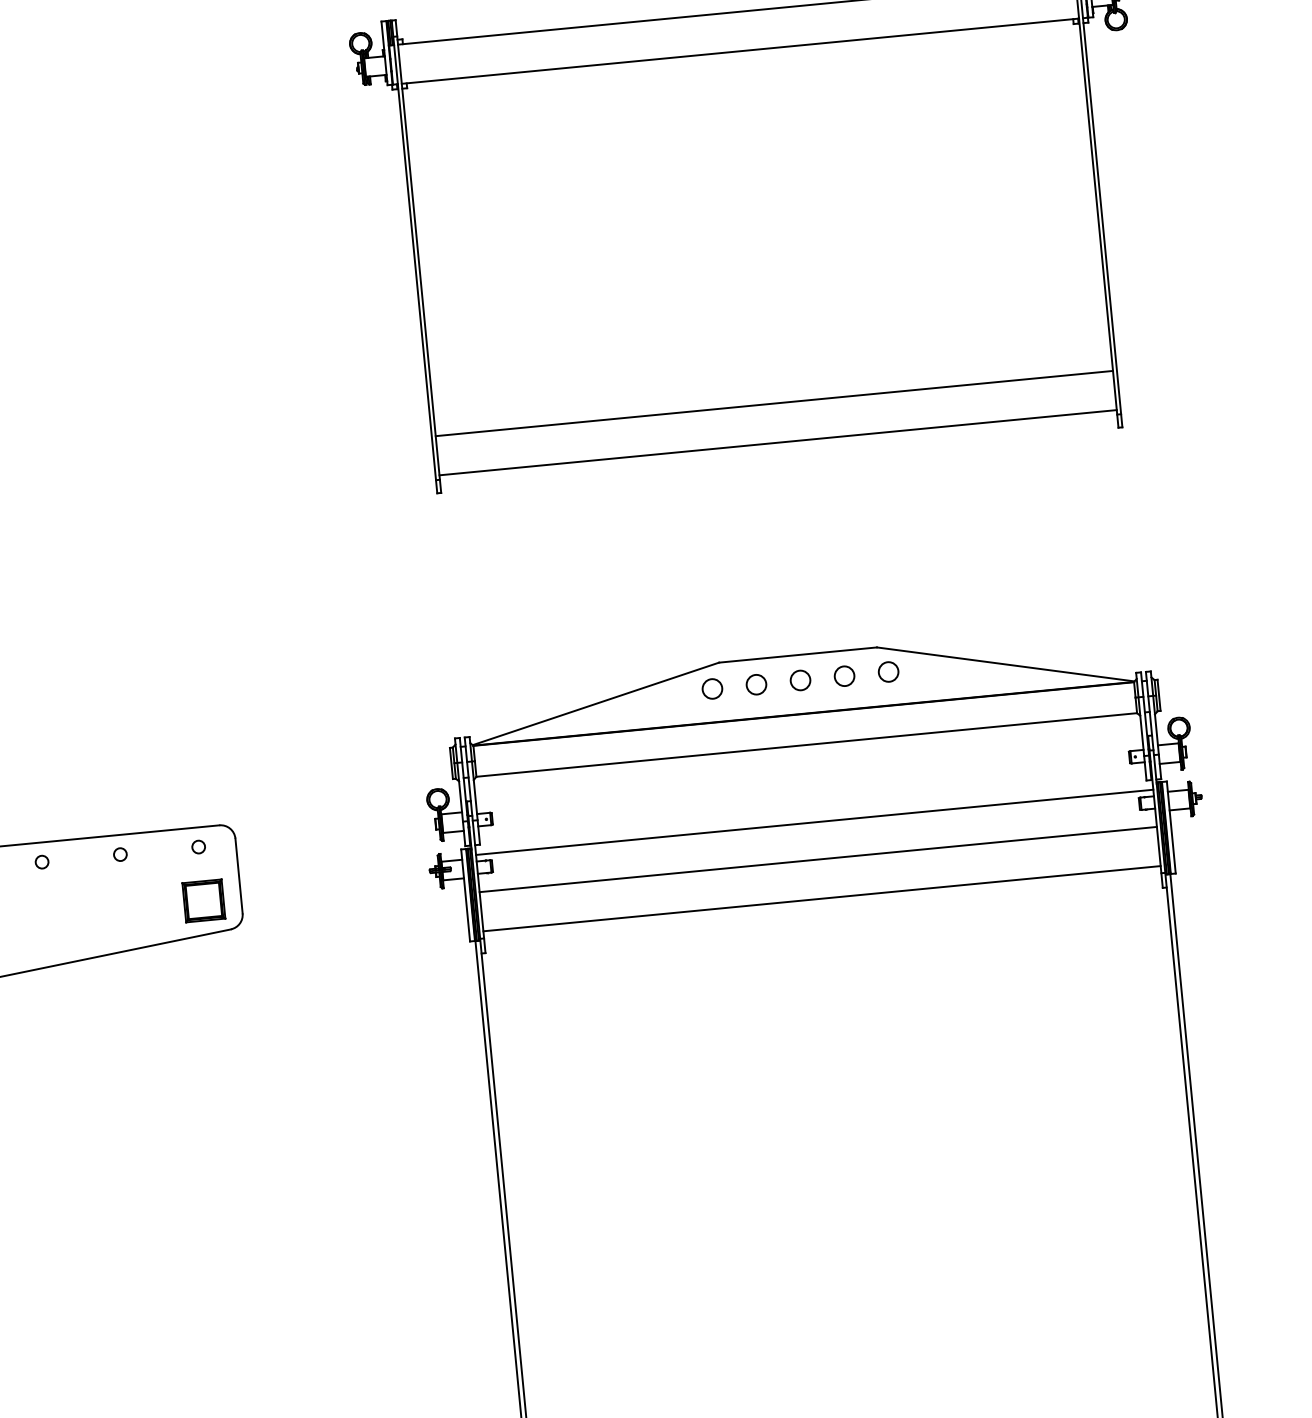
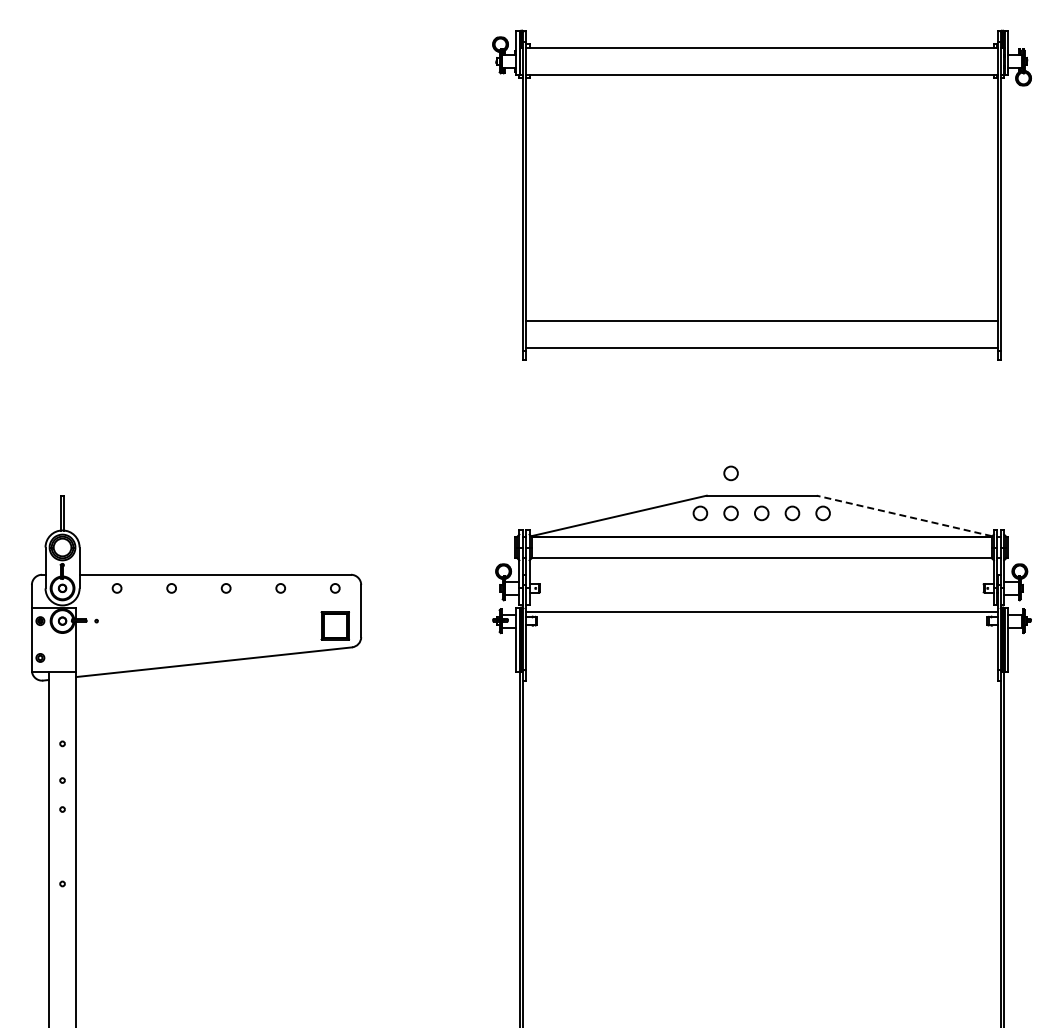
circle: (750, 627) -> (730, 473), added
line: (1005, 663) -> (904, 515), solid -> dashed
line: (818, 859) -> (762, 638), removed
line: (822, 898) -> (762, 665), removed

